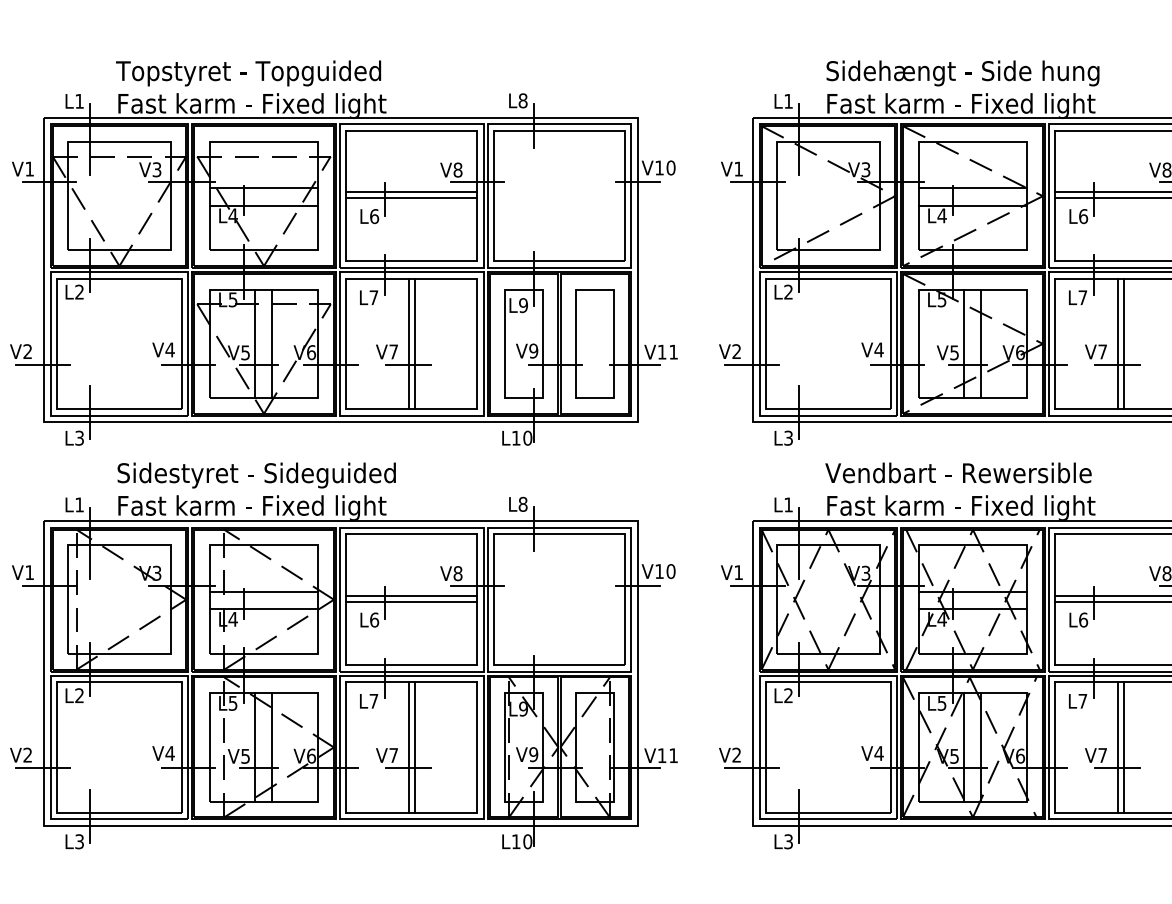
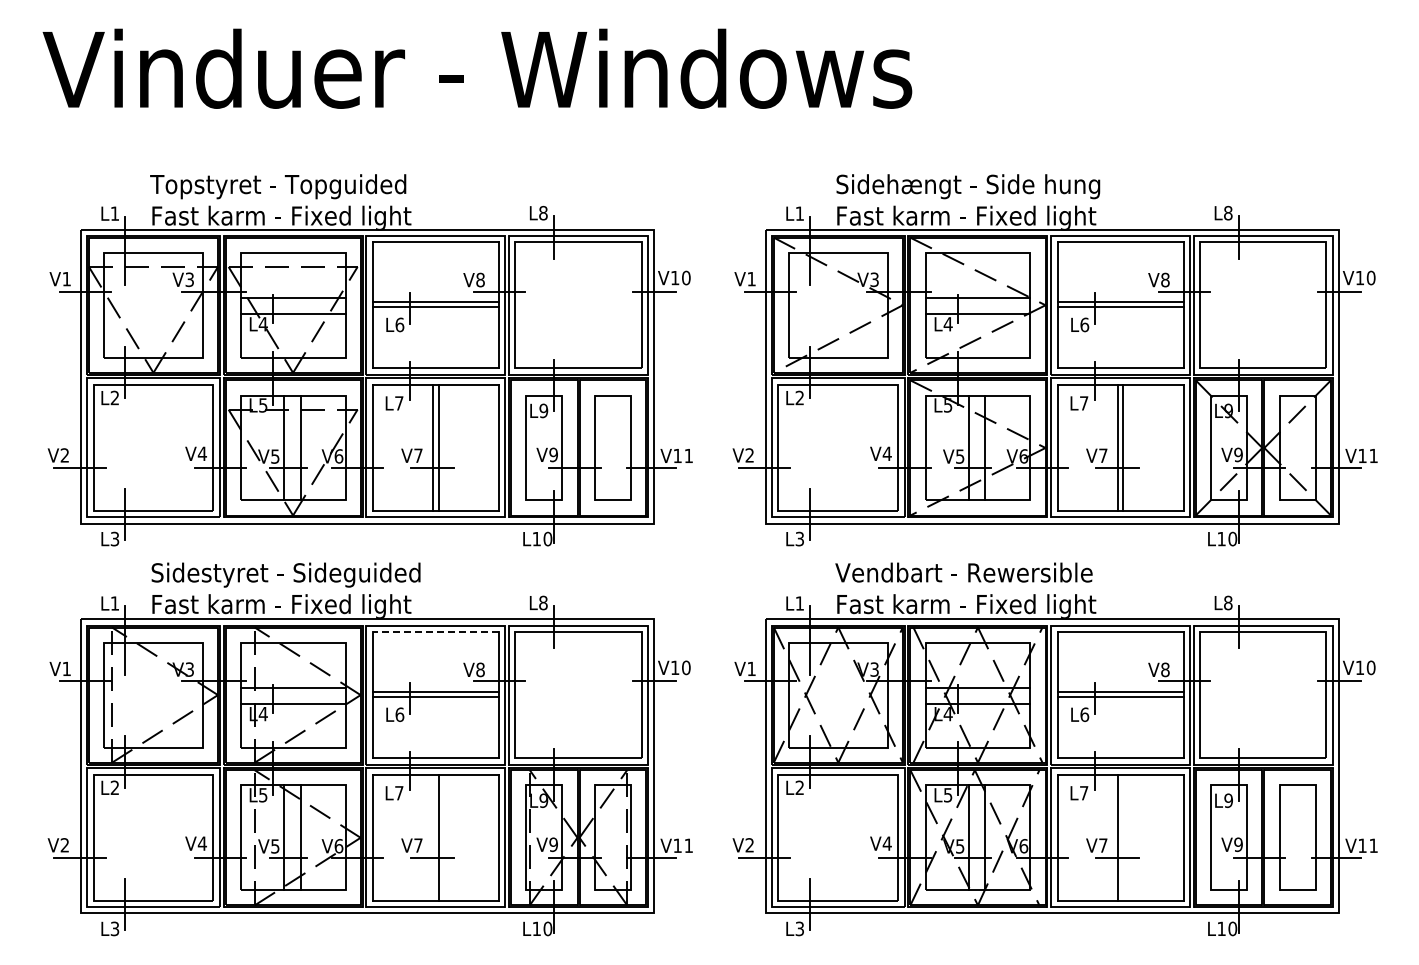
line: (411, 534) -> (435, 632), solid -> dashed
line: (409, 747) -> (433, 837), removed
line: (1123, 747) -> (1123, 837), removed

